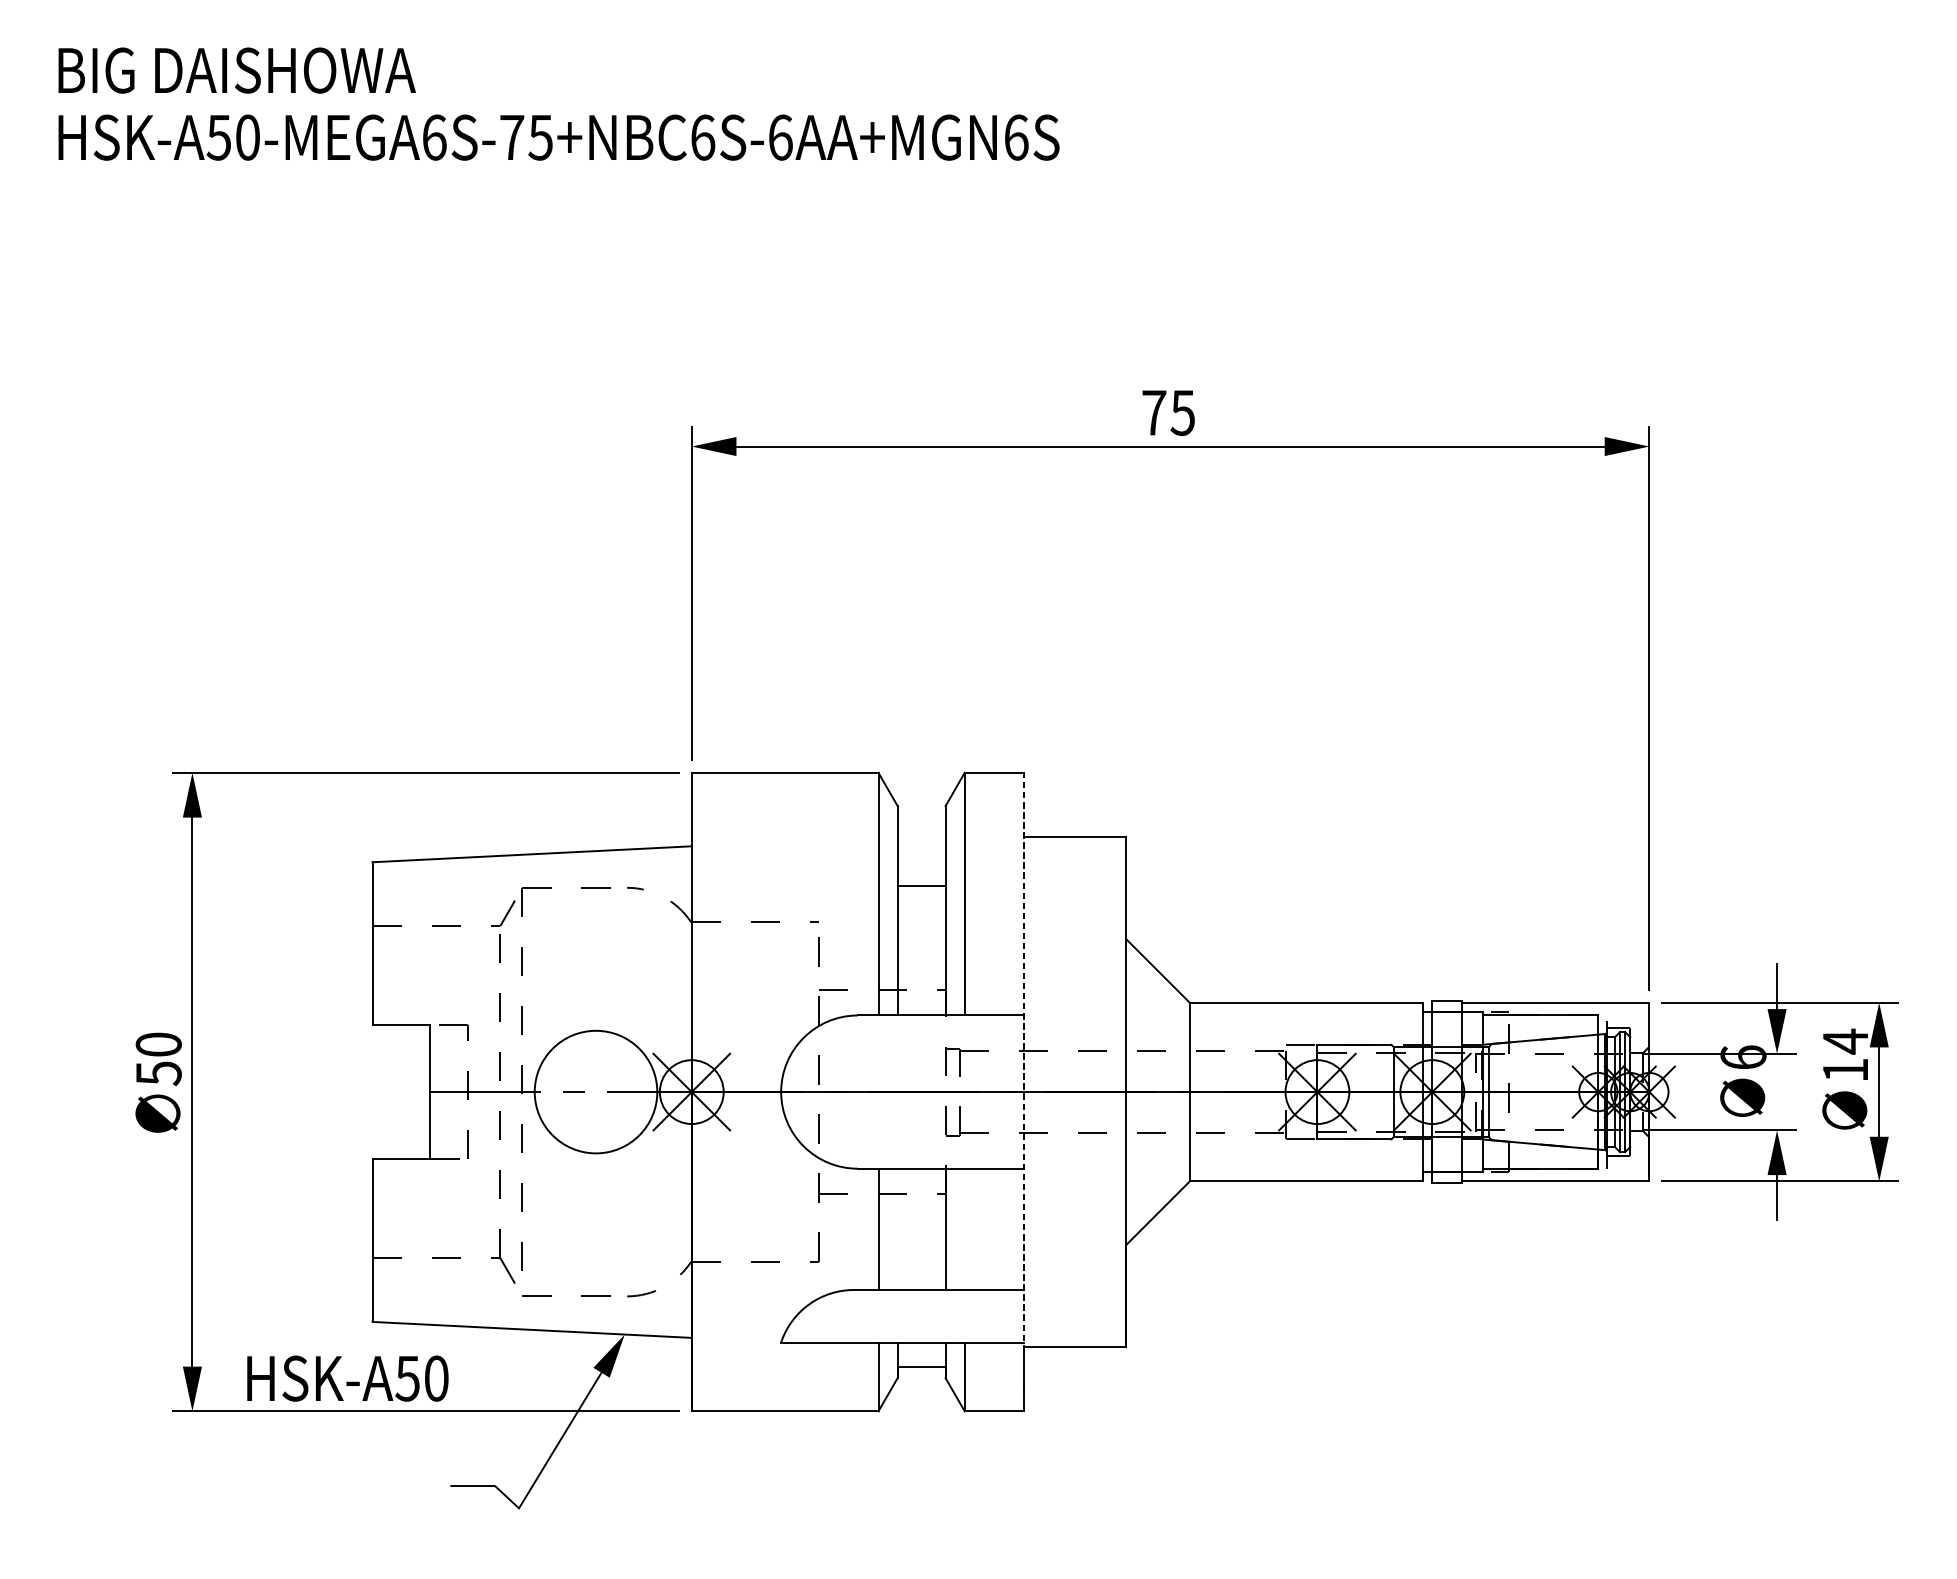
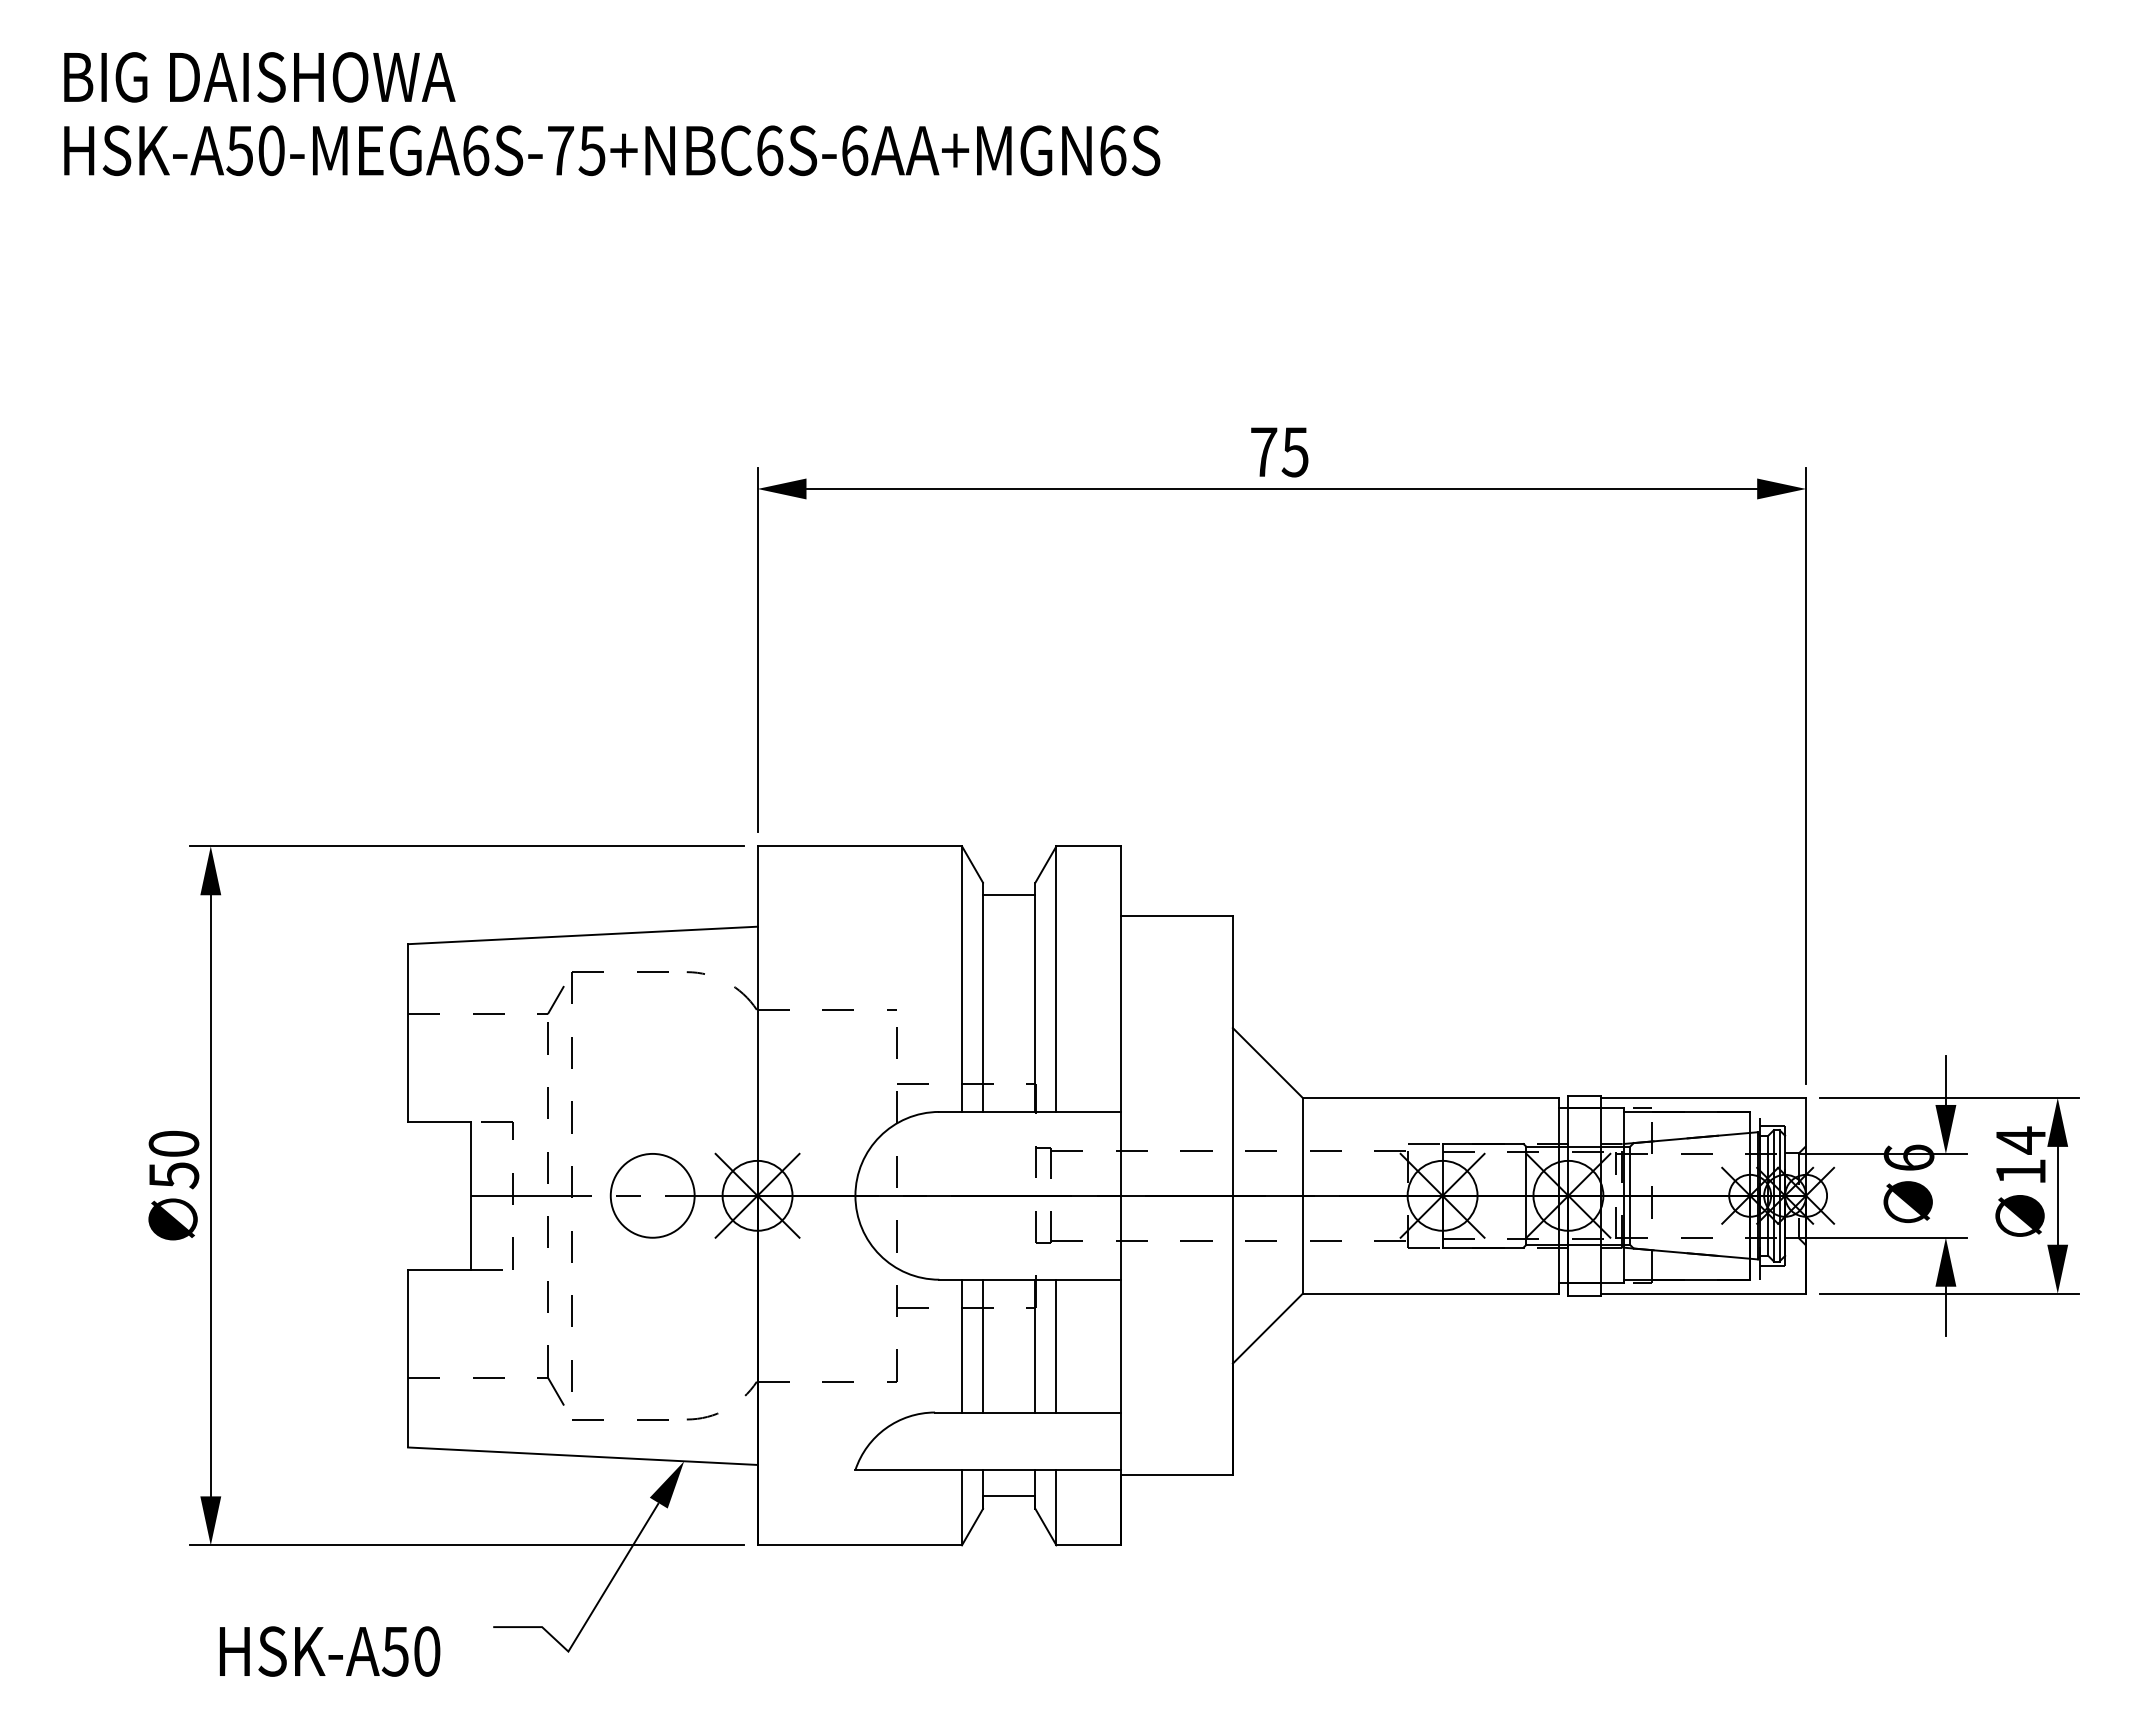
line: (921, 886) -> (1009, 895), moved
circle: (595, 1091) -> (652, 1195), size x0.62
line: (1024, 1091) -> (1121, 1195), dashed -> solid
line: (898, 1228) -> (983, 1345), added
line: (964, 1228) -> (1056, 1345), added
text: (348, 1378) -> (330, 1651), moved

